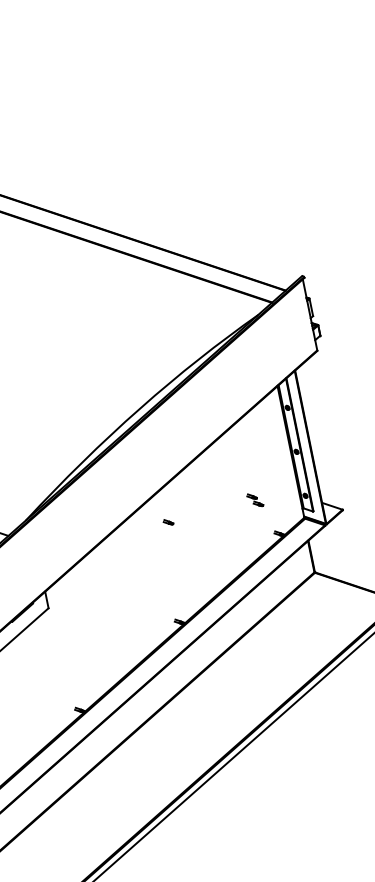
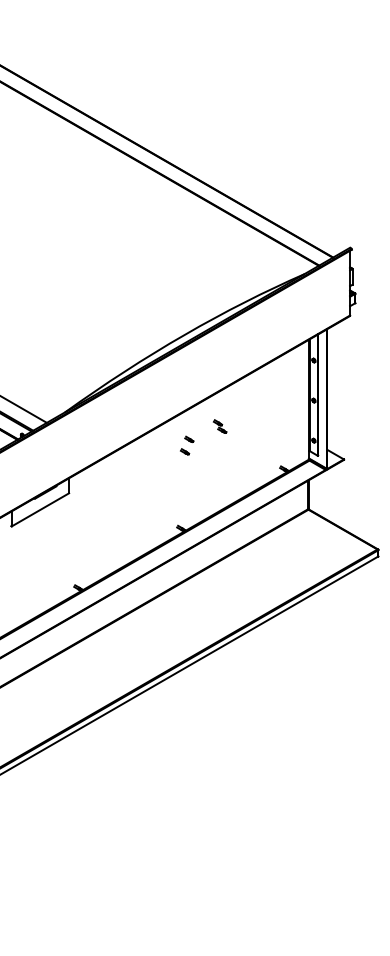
part: (255, 500) -> (220, 426), moved
part: (166, 536) -> (185, 451), added

